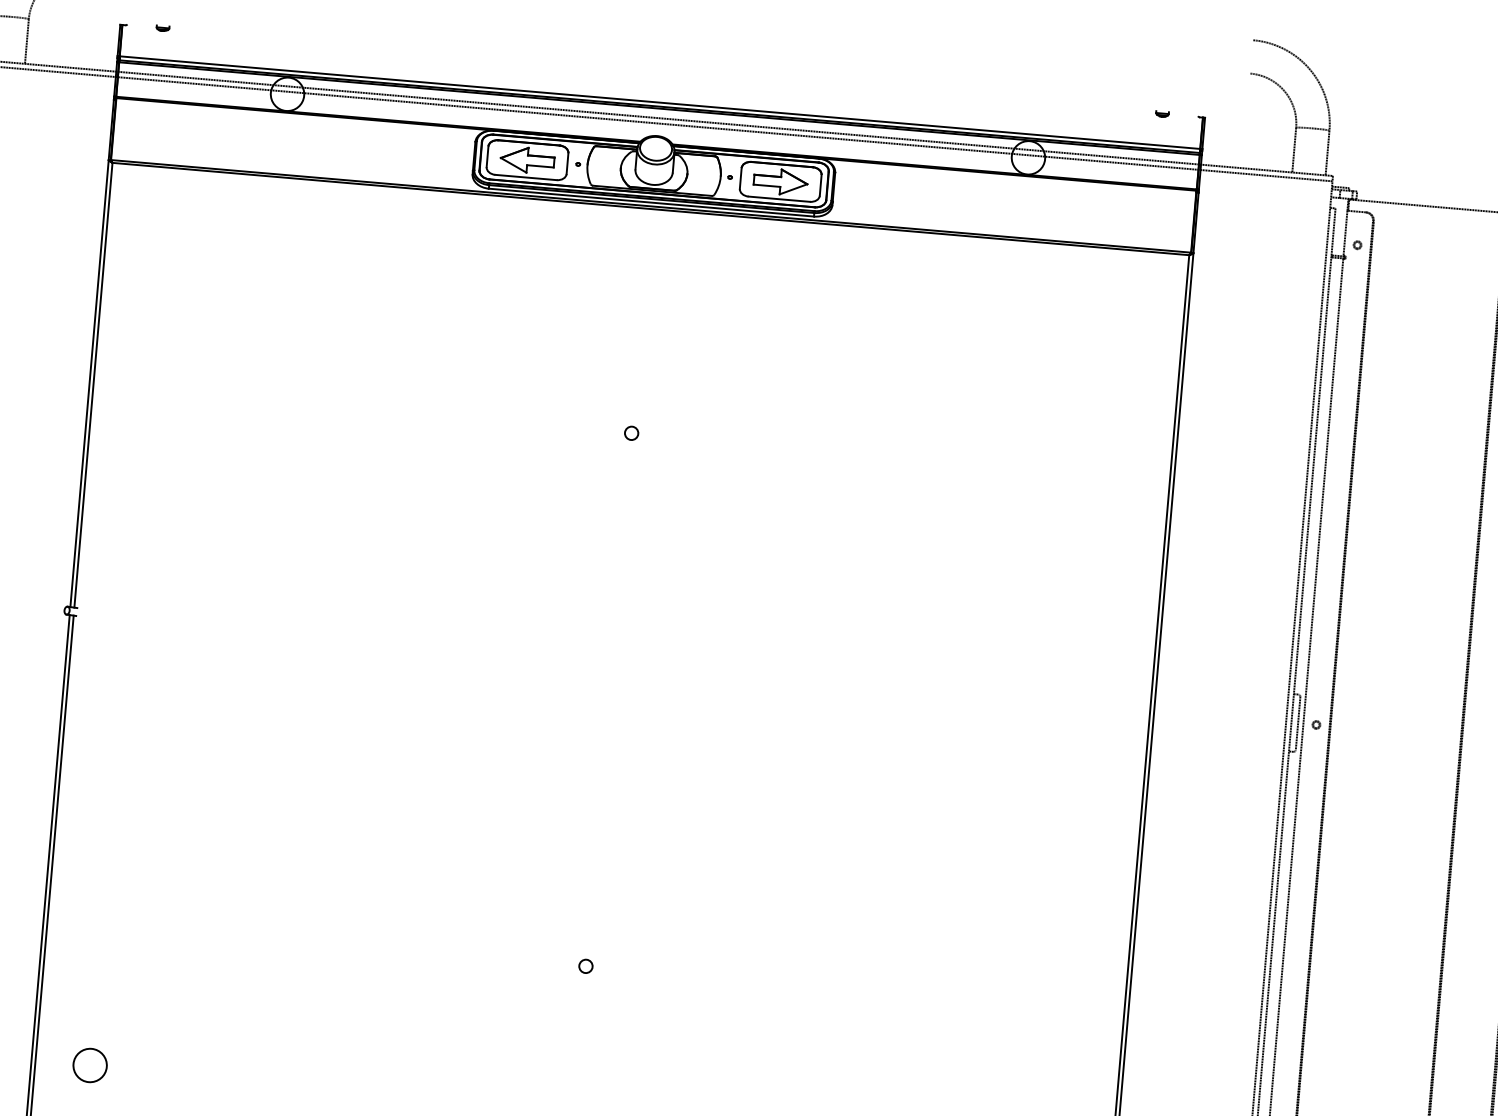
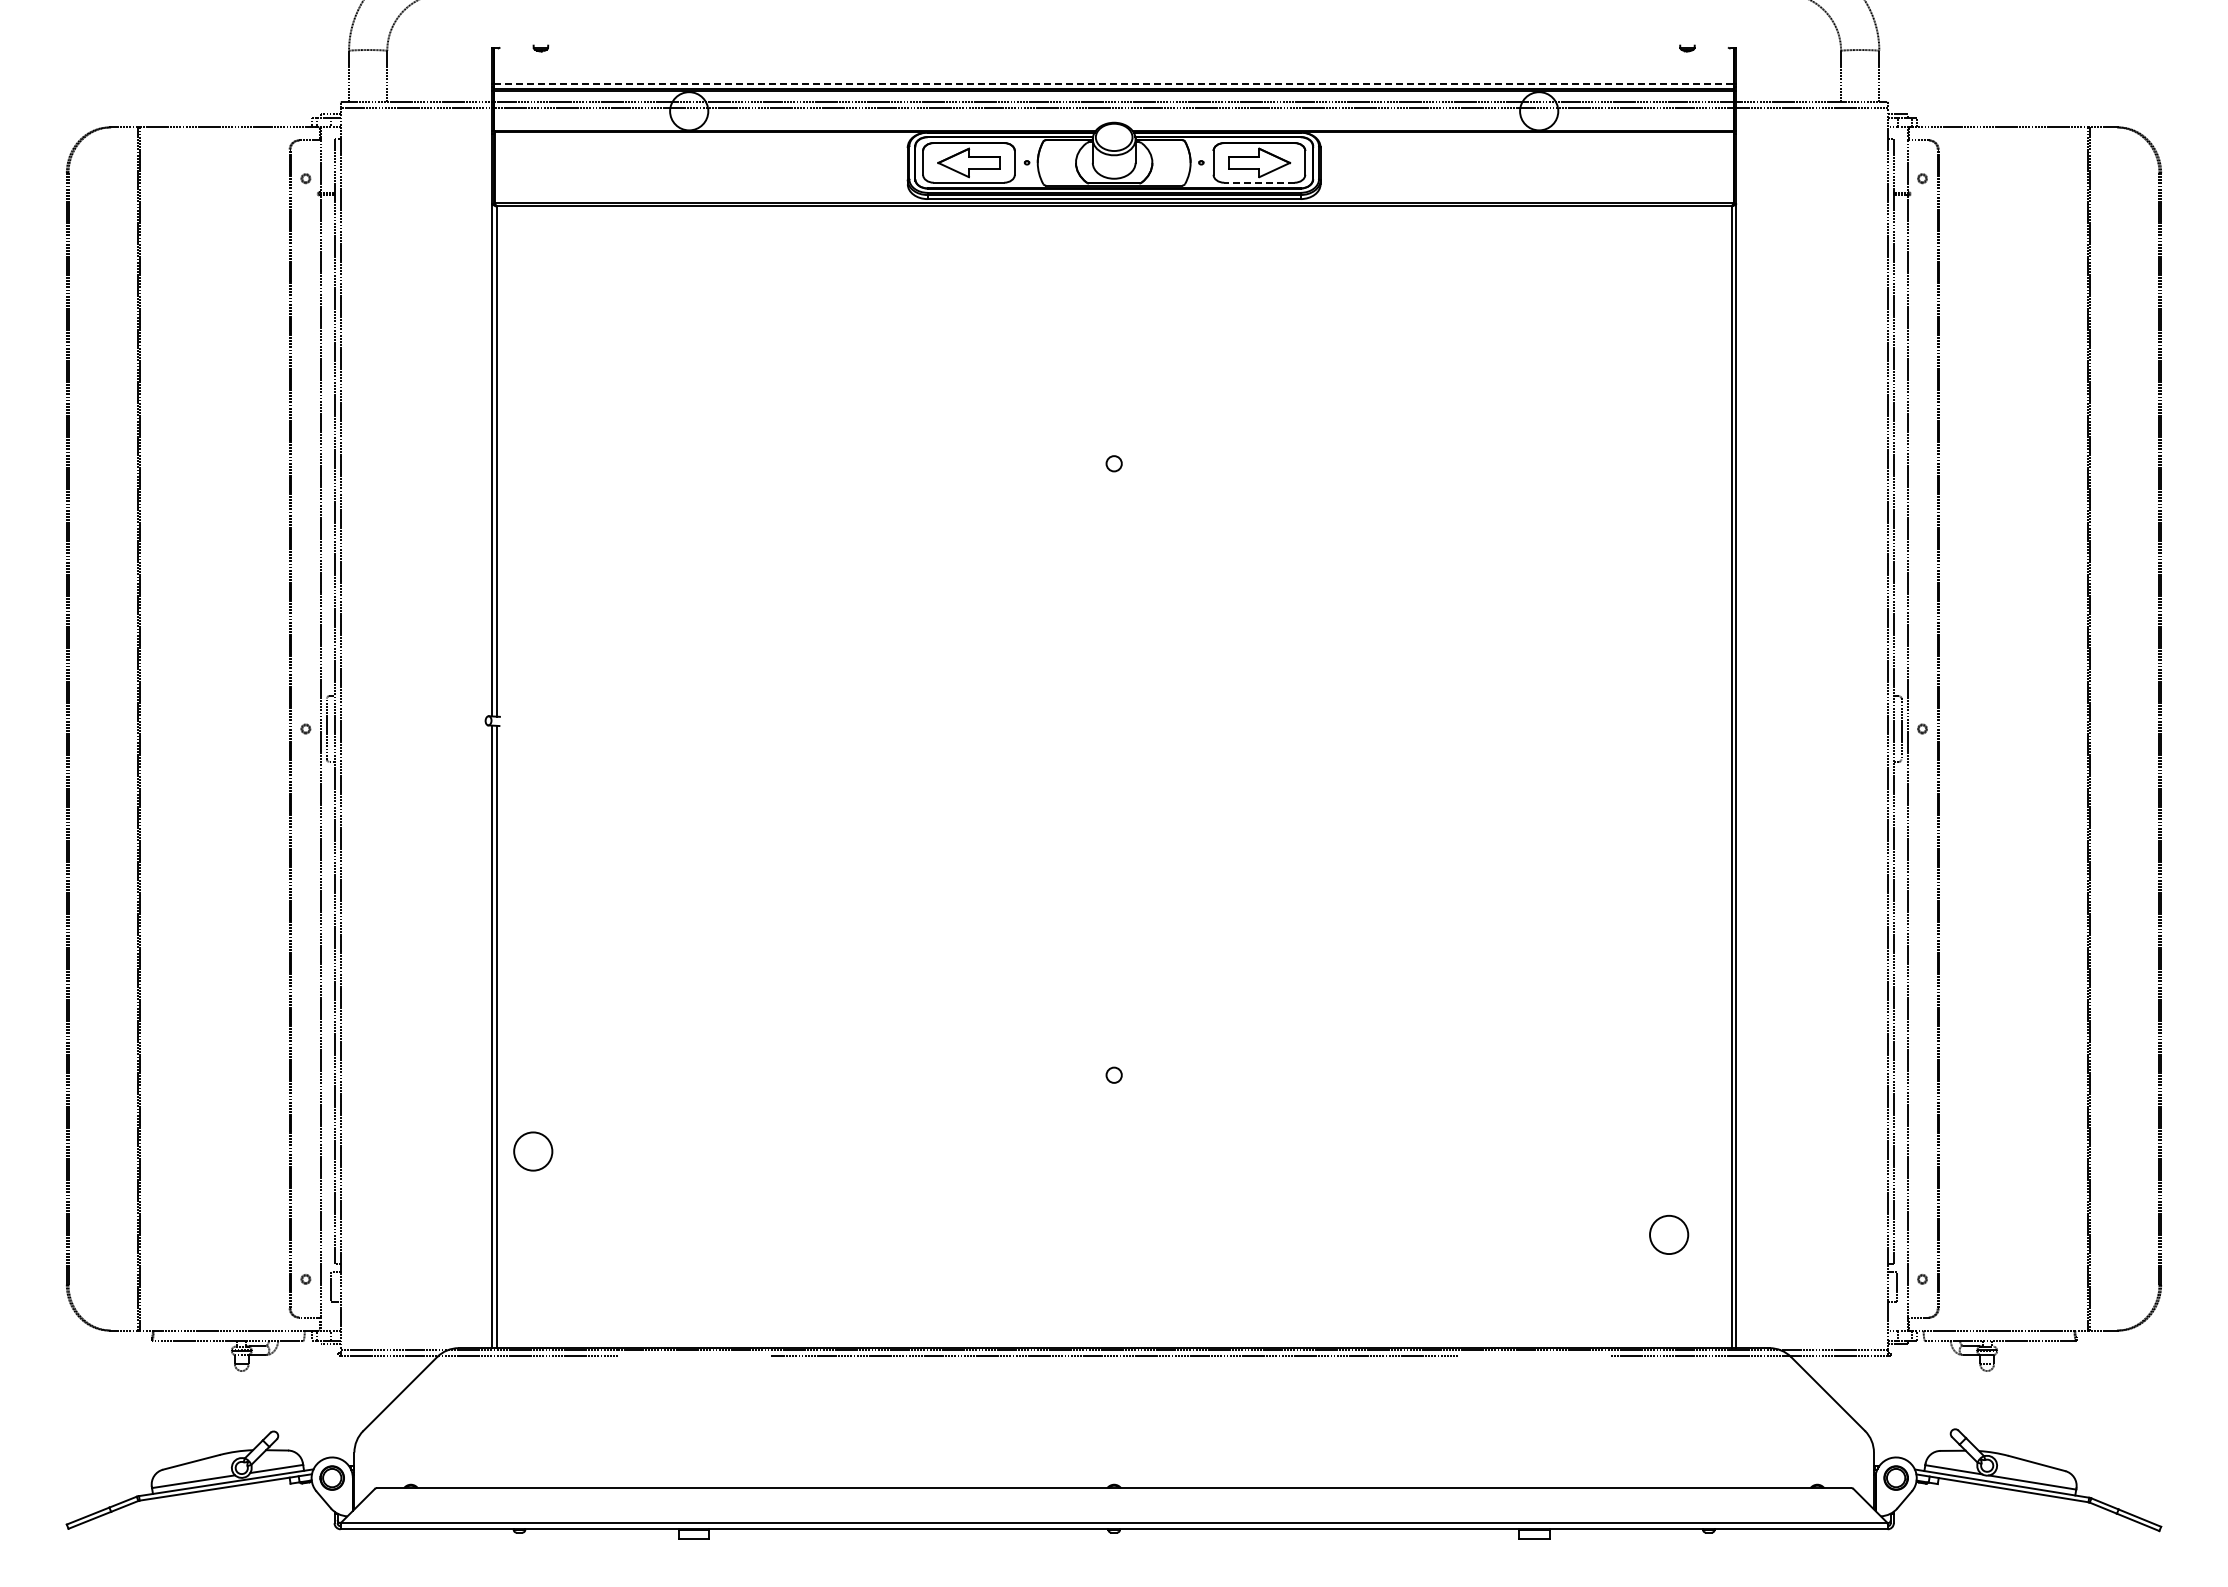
line: (660, 102) -> (1114, 84), solid -> dashed
line: (778, 198) -> (1258, 182), solid -> dashed
circle: (90, 1065) -> (533, 1151), moved

